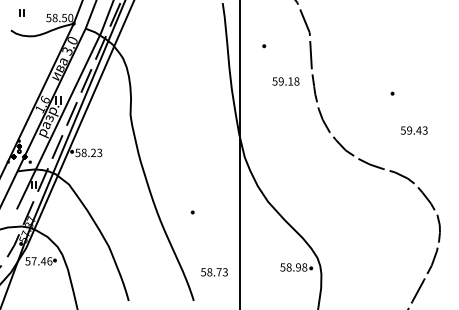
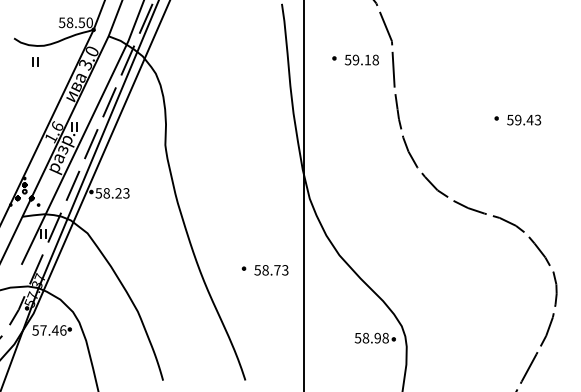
part: (22, 13) -> (35, 61), moved
text: (285, 81) -> (361, 59), moved
text: (414, 130) -> (524, 119), moved
text: (214, 272) -> (271, 270), moved

